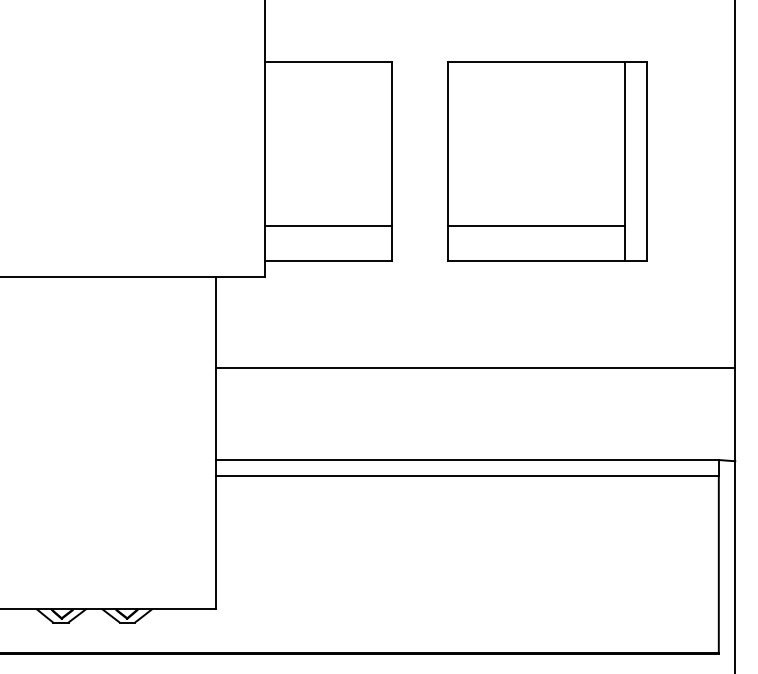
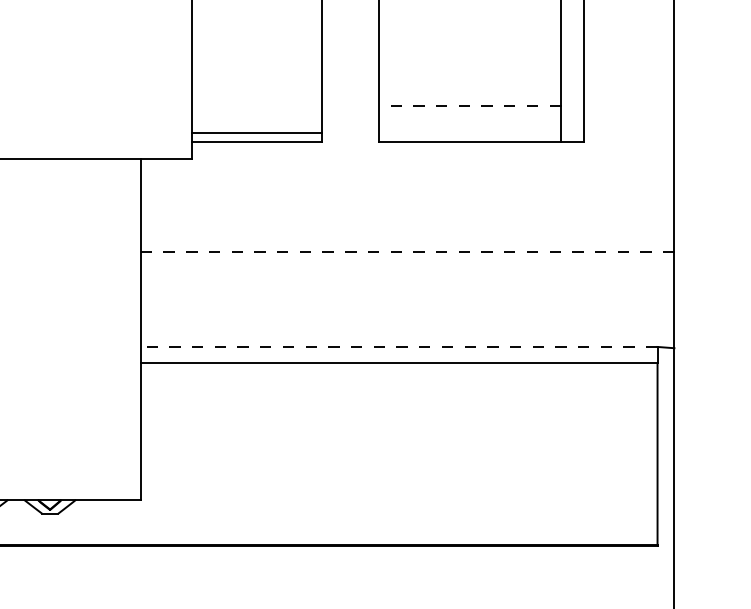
line: (328, 225) -> (256, 132), moved
line: (535, 225) -> (469, 106), solid -> dashed
line: (475, 367) -> (407, 251), solid -> dashed
line: (467, 460) -> (399, 347), solid -> dashed

